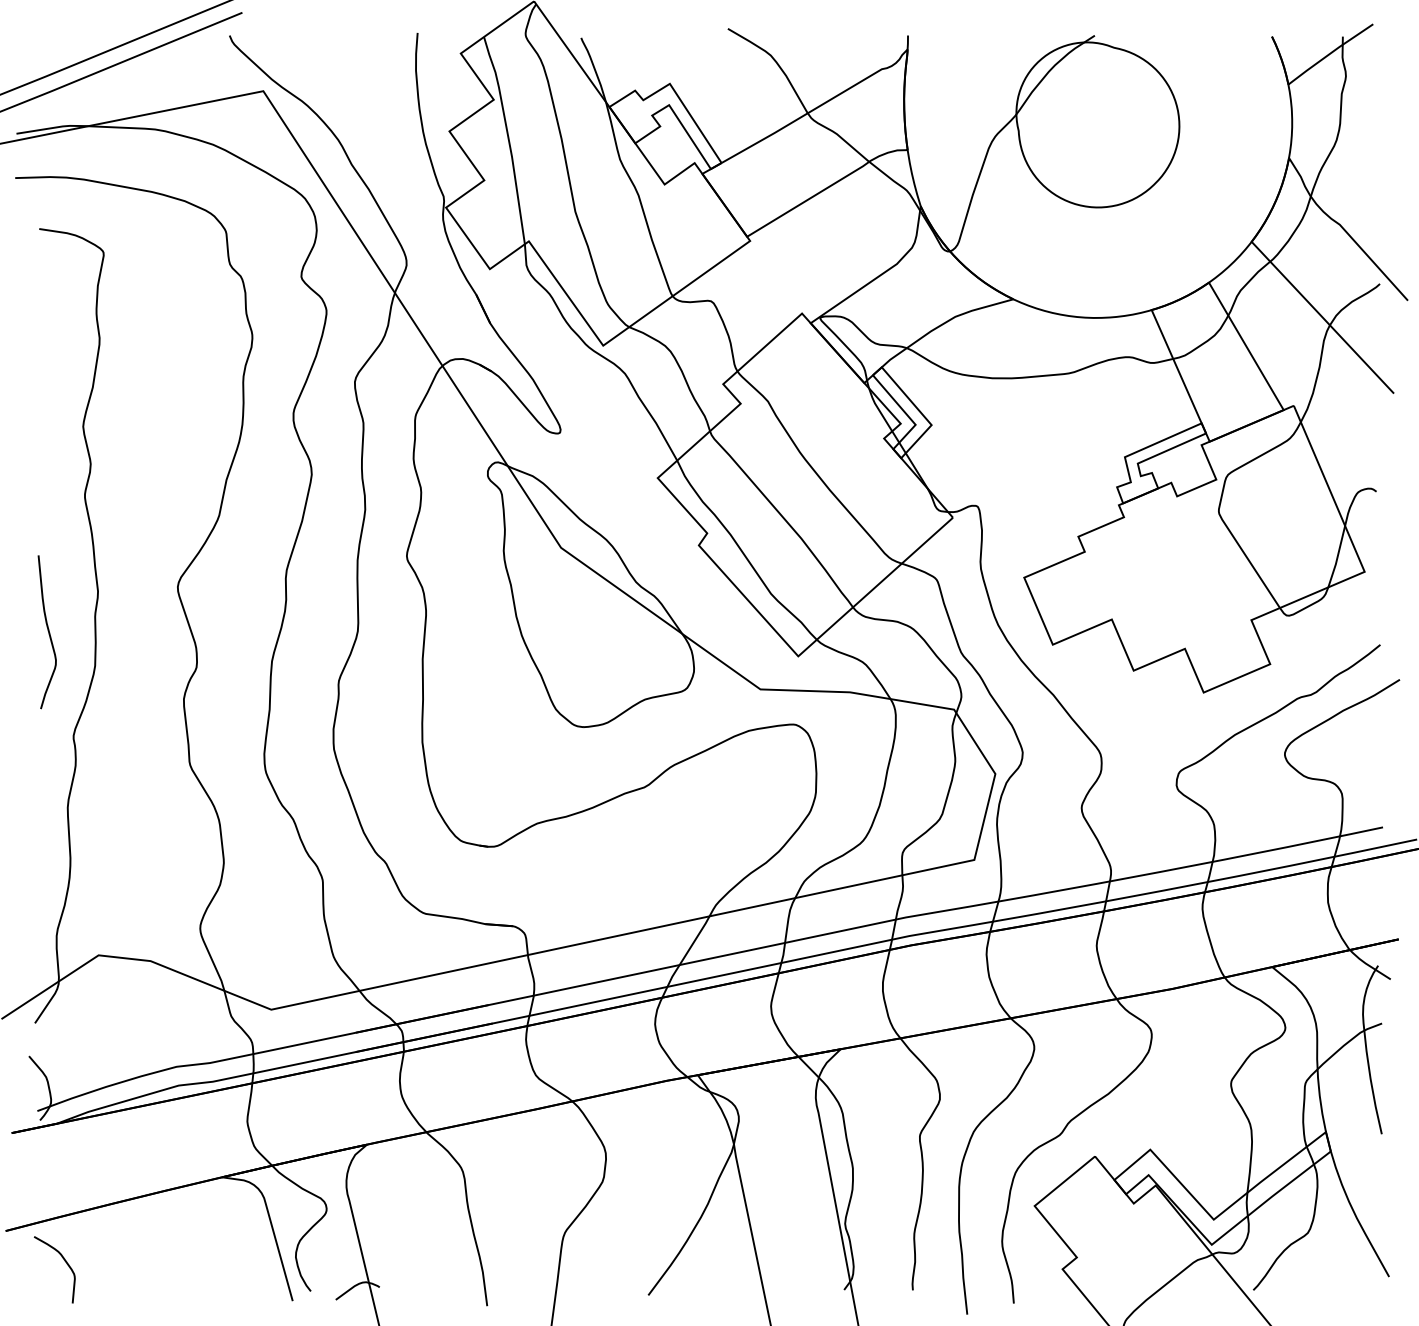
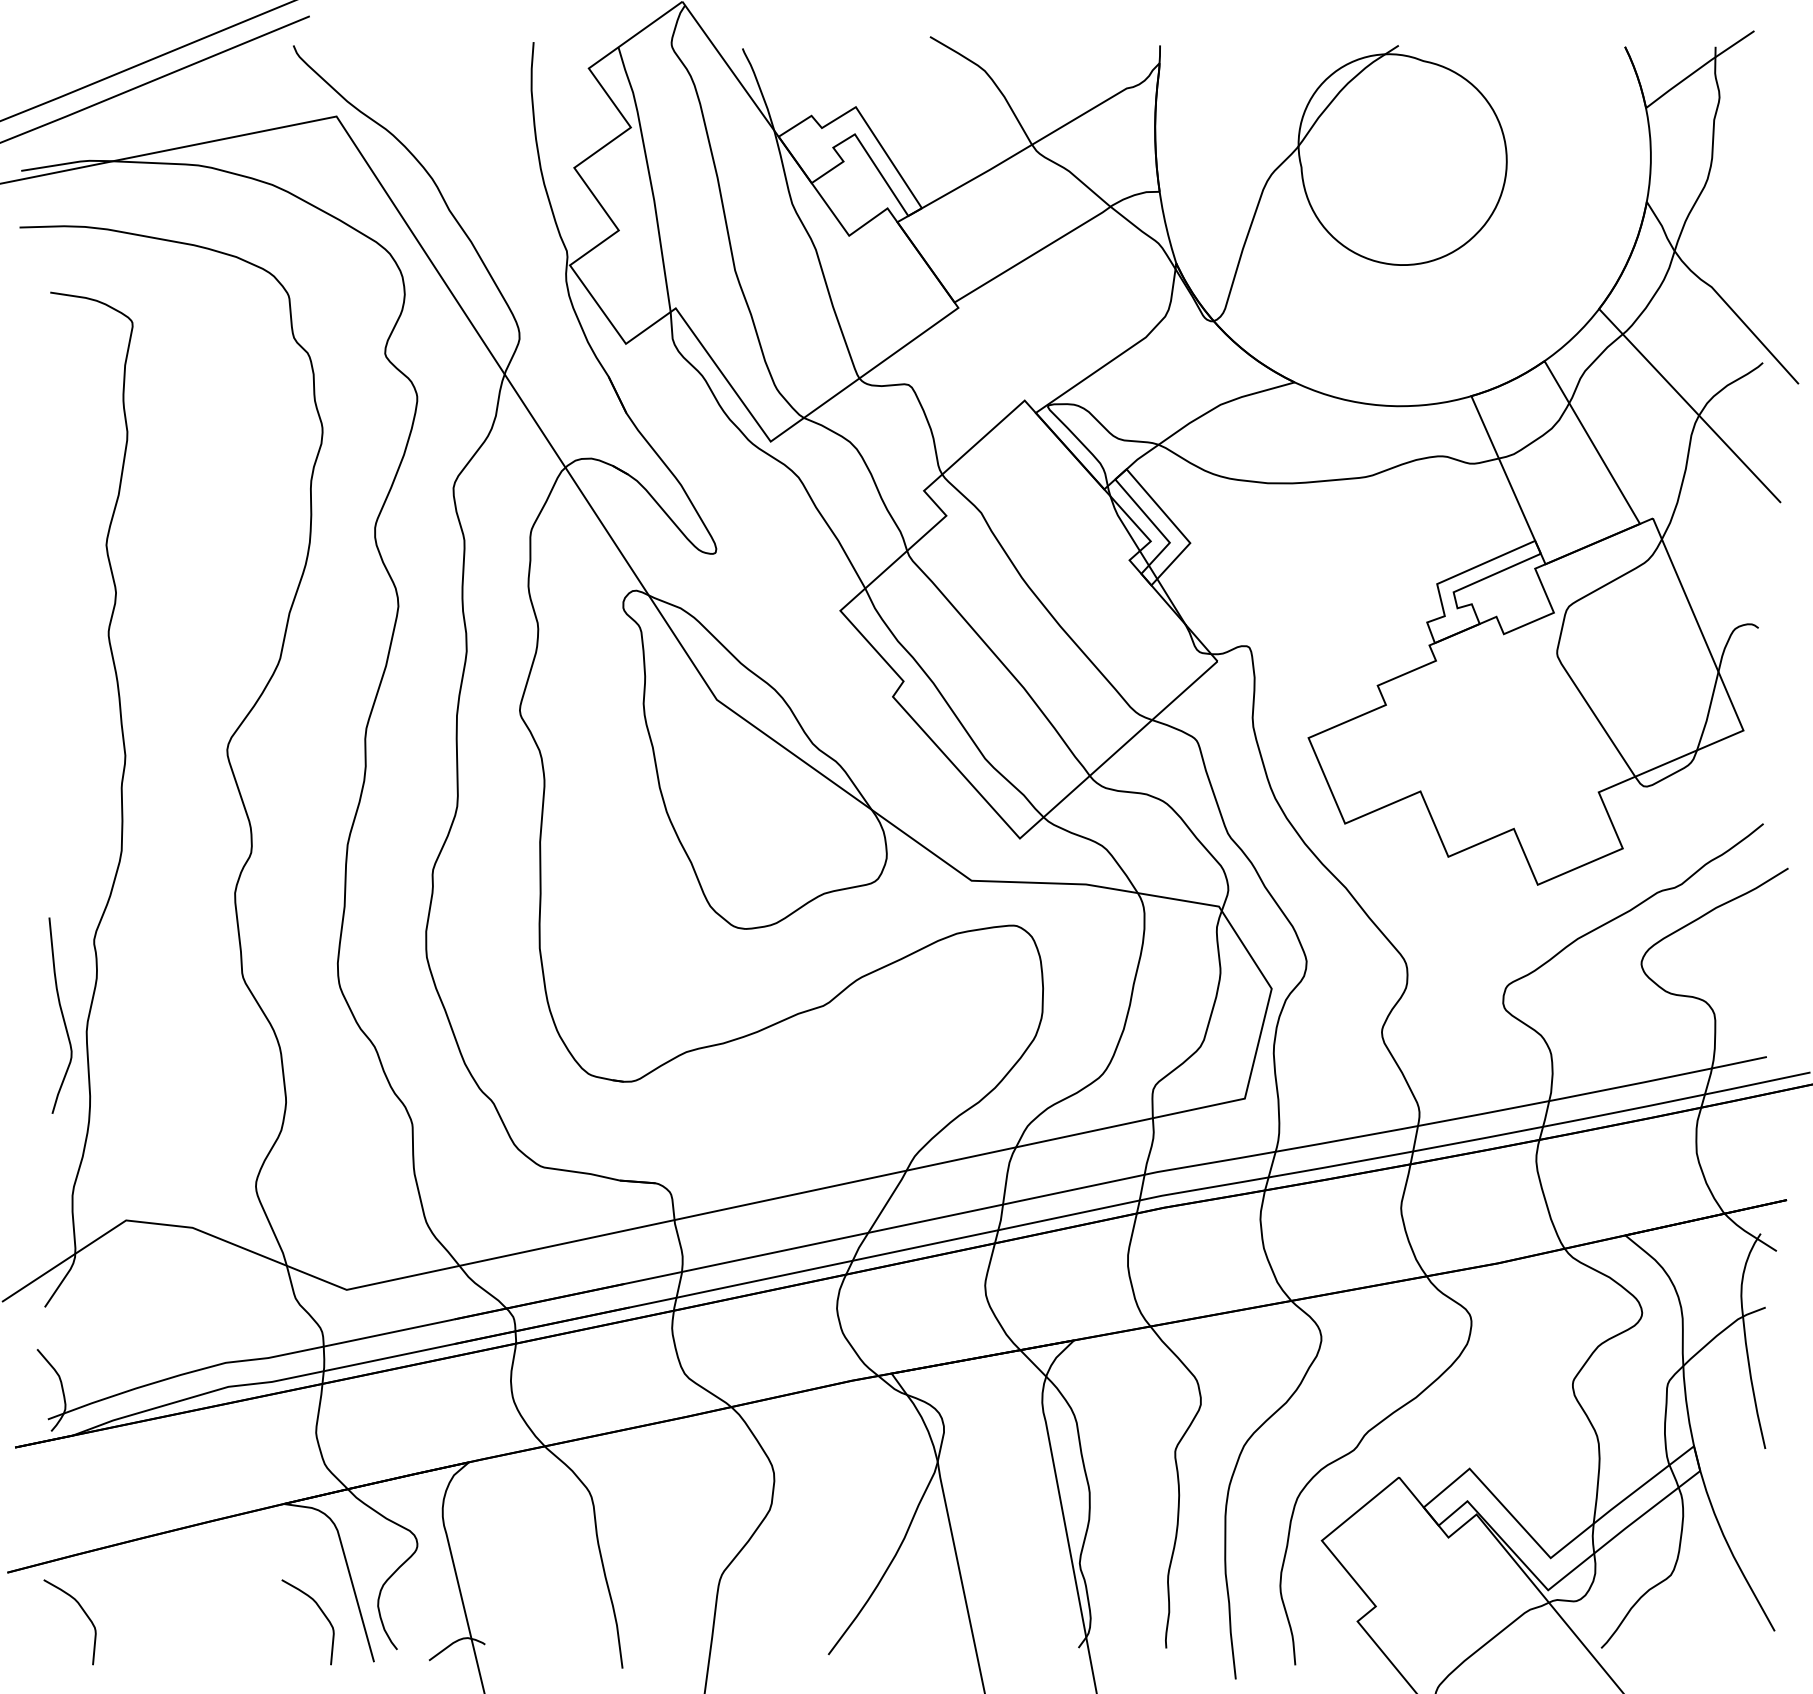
curve: (48, 632) -> (61, 1015), moved
curve: (251, 1262) -> (321, 1612), added

